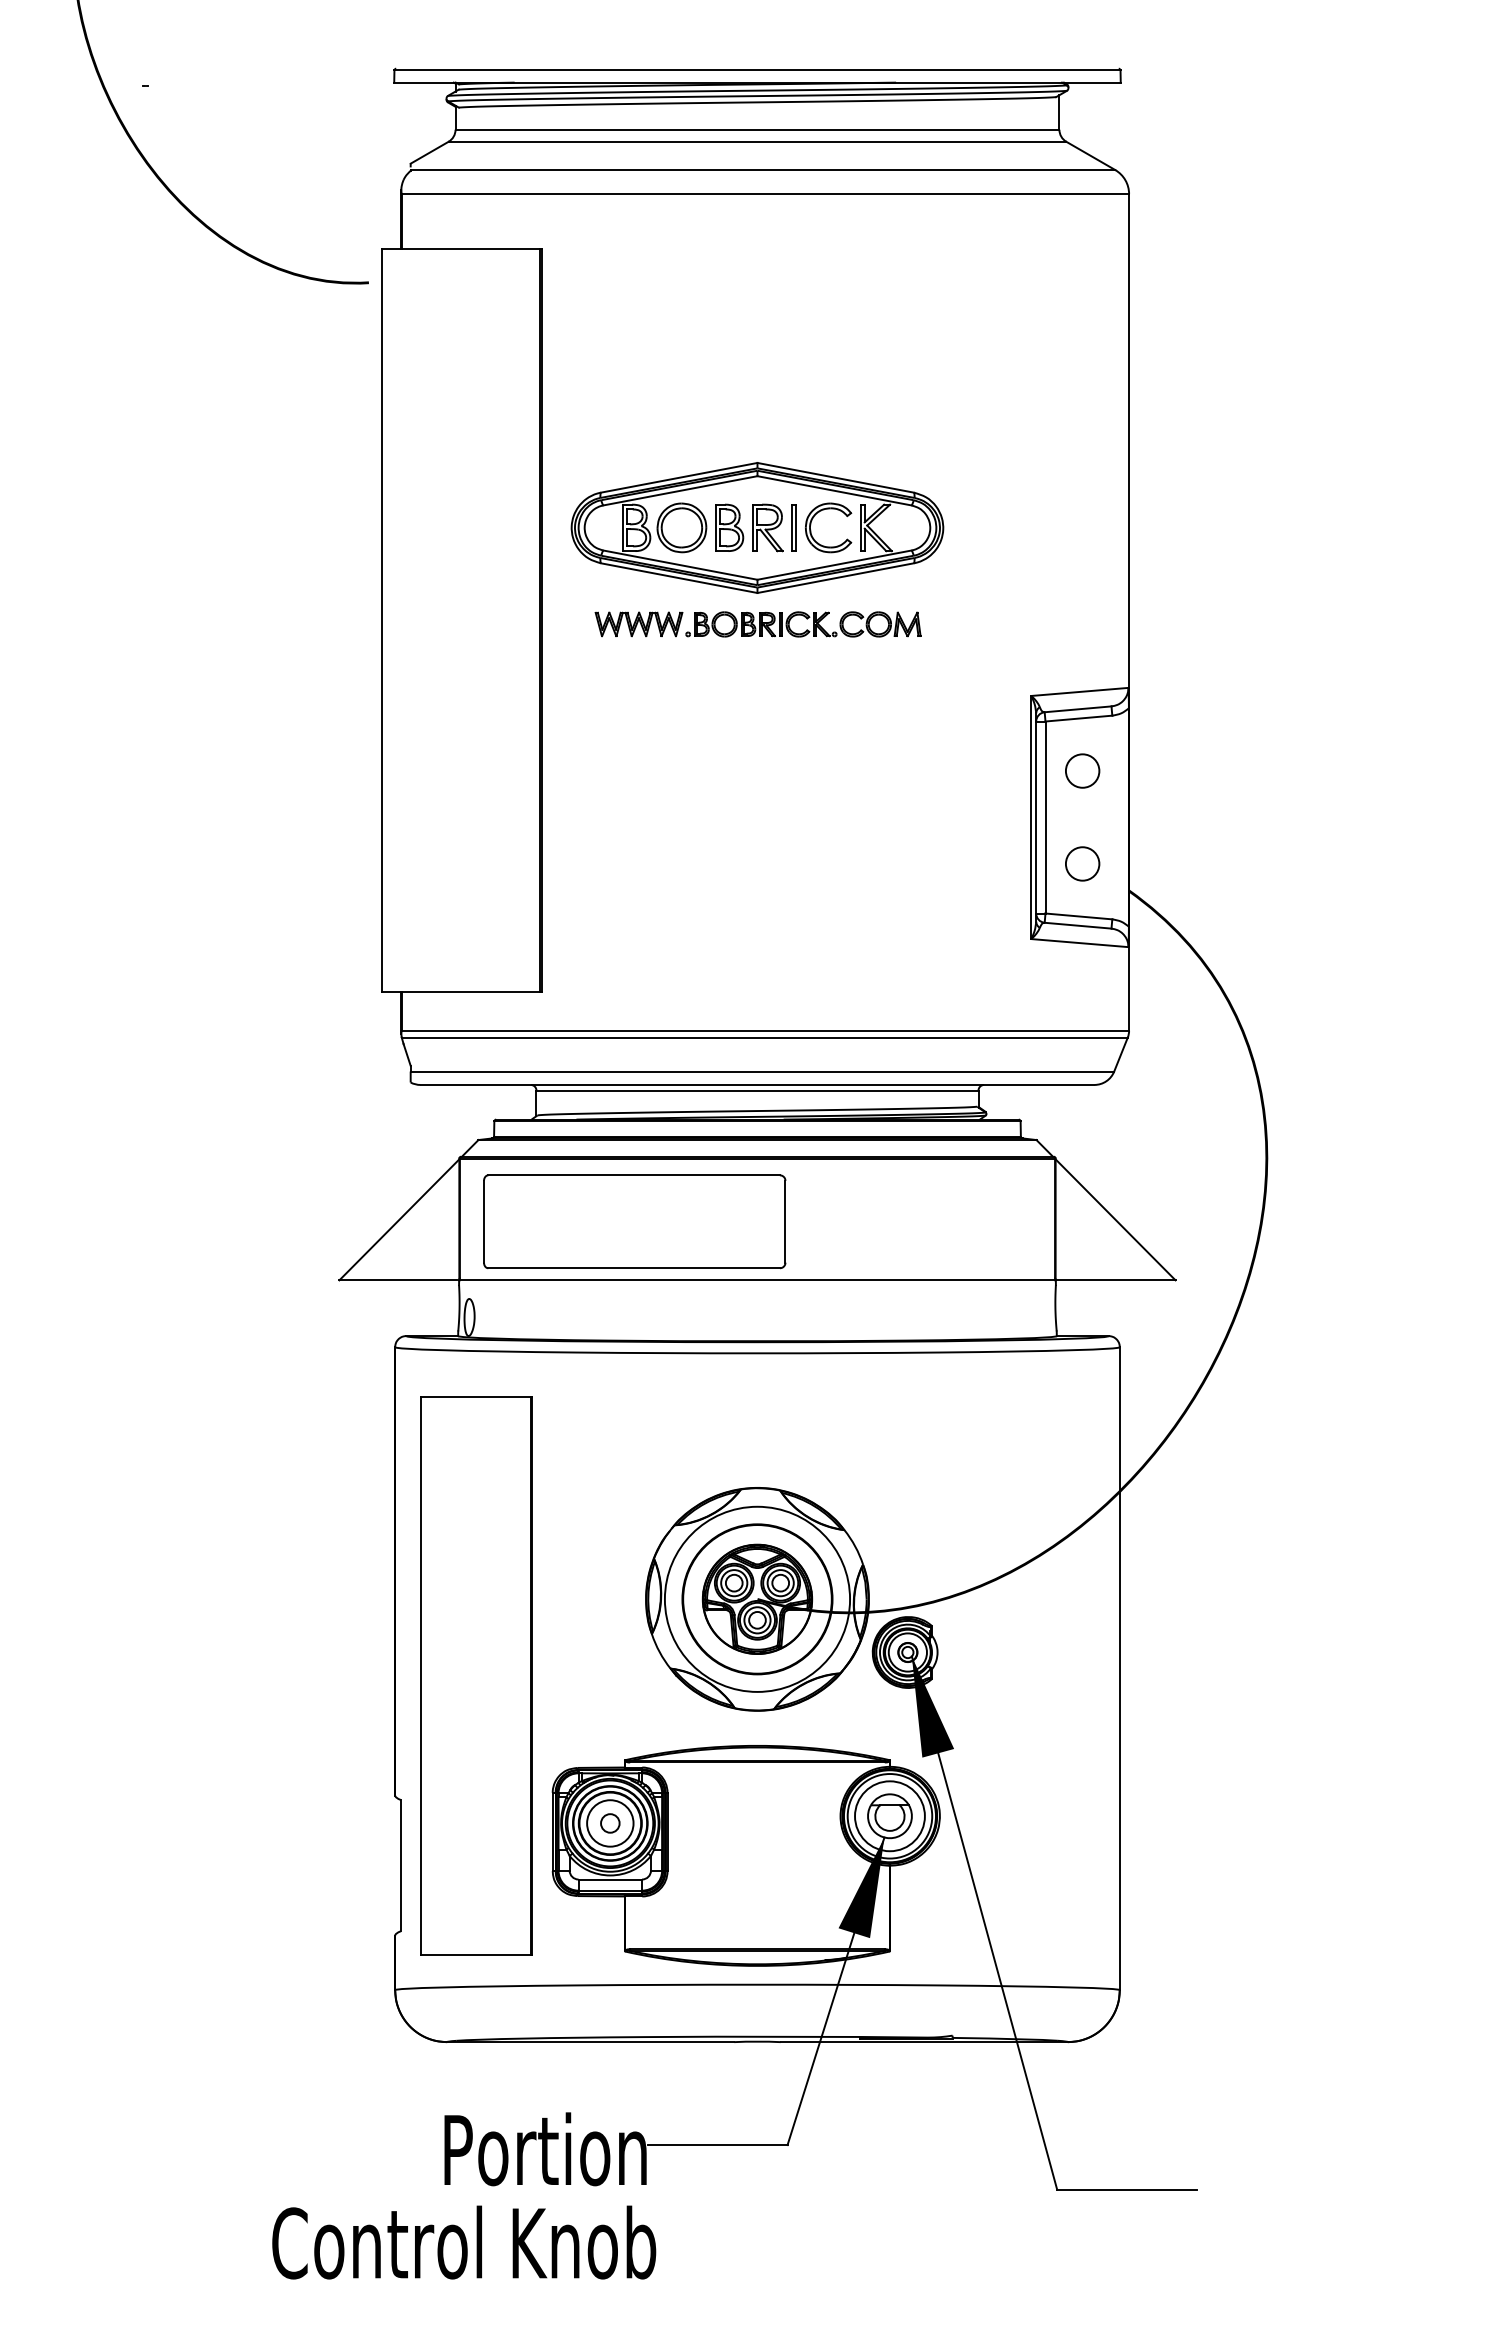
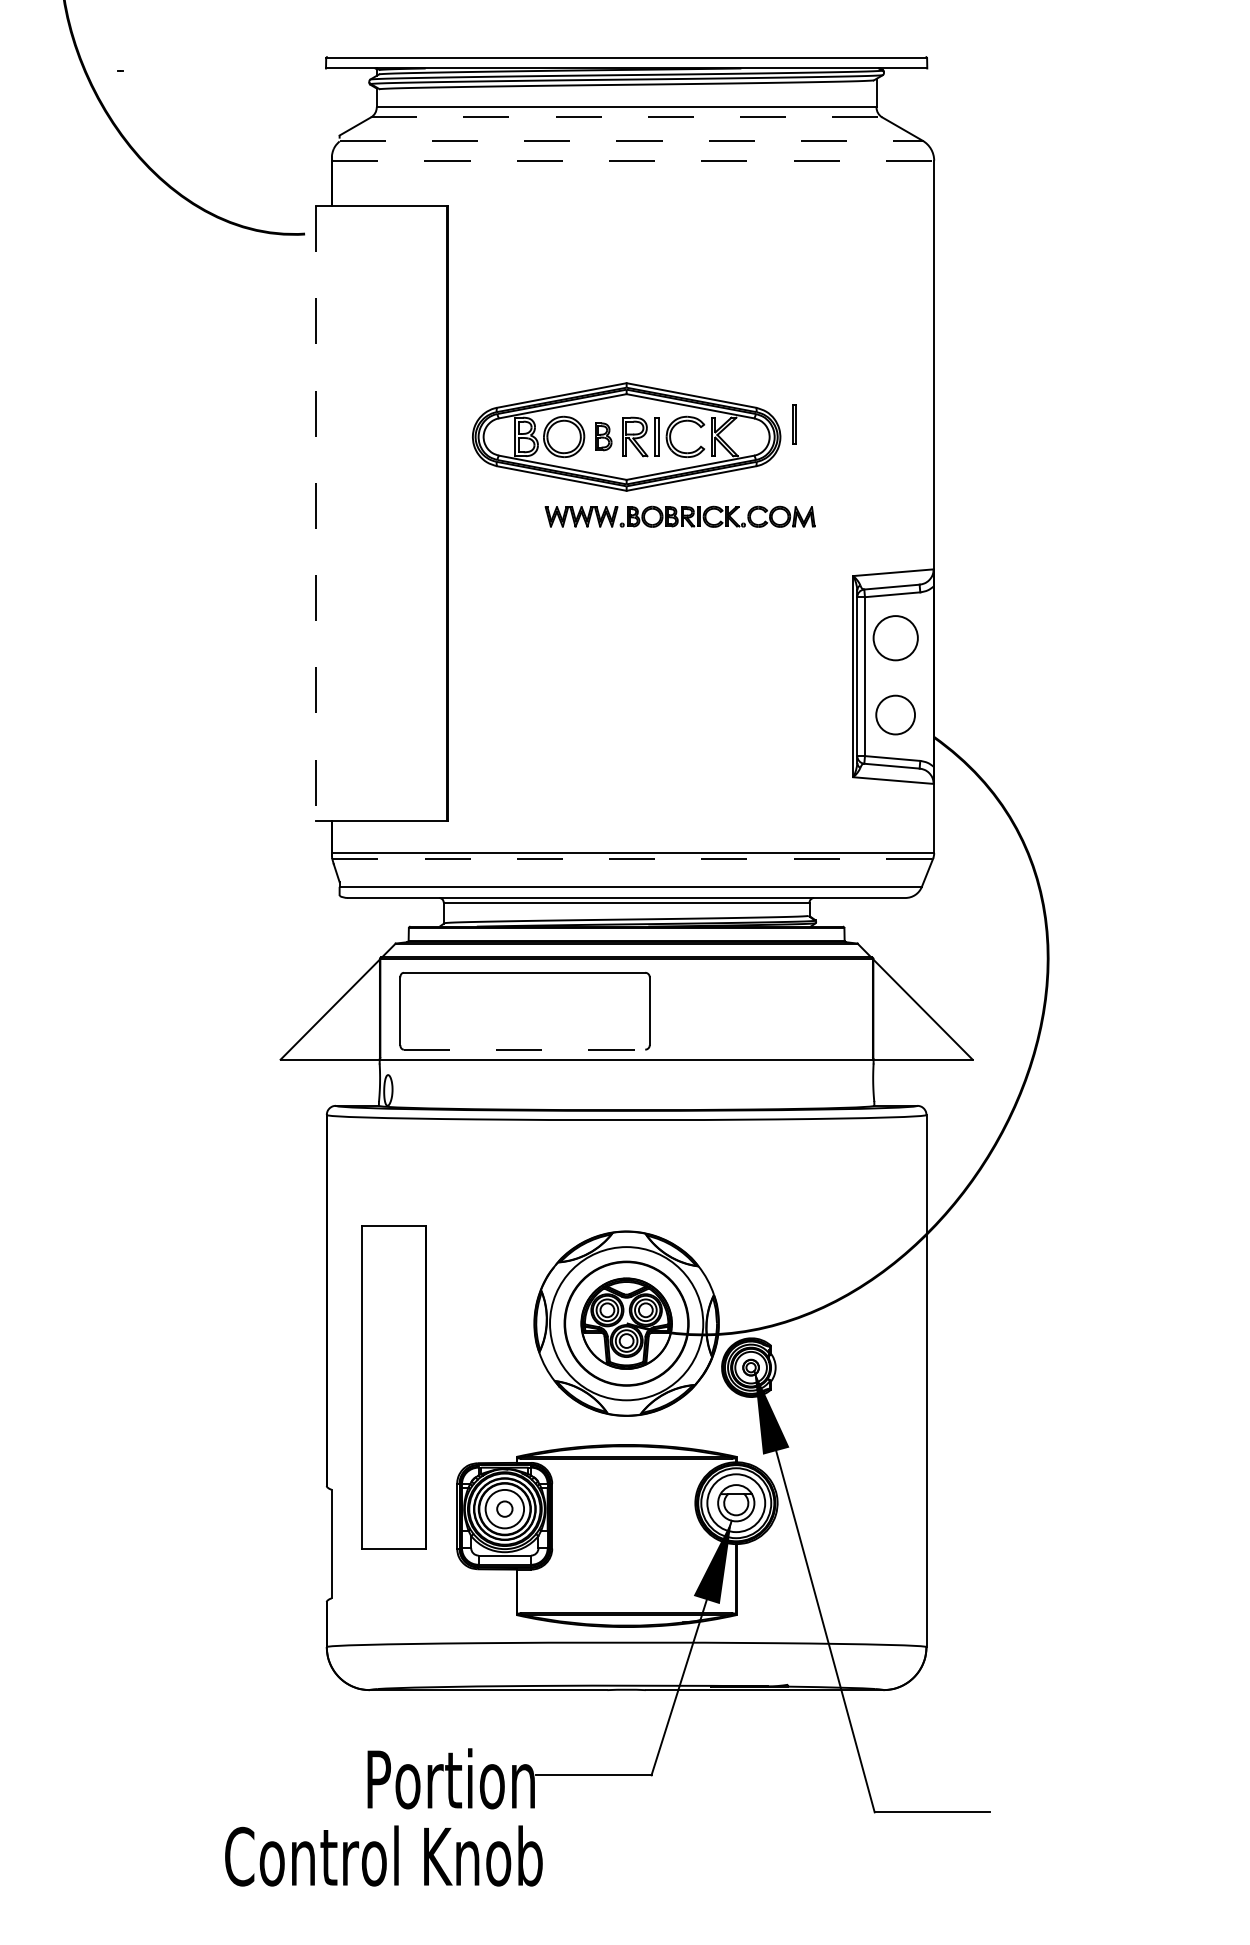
line: (757, 141) -> (626, 117), solid -> dashed
line: (763, 169) -> (631, 140), solid -> dashed
line: (765, 194) -> (633, 161), solid -> dashed
part: (959, 512) -> (793, 424), added
part: (729, 527) -> (603, 436), size x0.7
line: (382, 620) -> (316, 513), solid -> dashed
part: (757, 624) -> (679, 516), moved
circle: (1082, 770) -> (895, 637), size x1.6
circle: (1082, 863) -> (895, 714), size x1.4
line: (764, 1037) -> (632, 858), solid -> dashed
line: (634, 1268) -> (524, 1049), solid -> dashed
part: (476, 1675) -> (394, 1386), size x0.7

